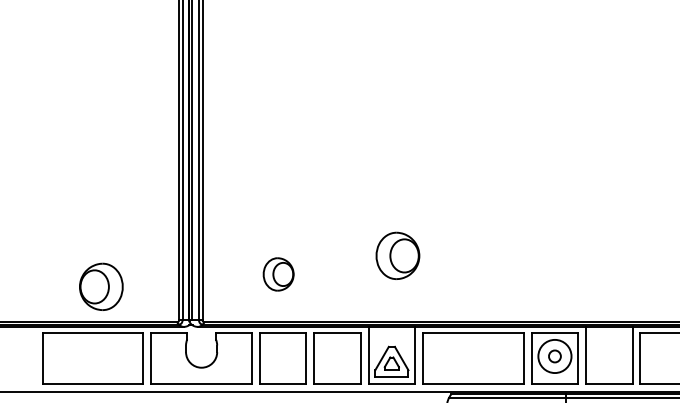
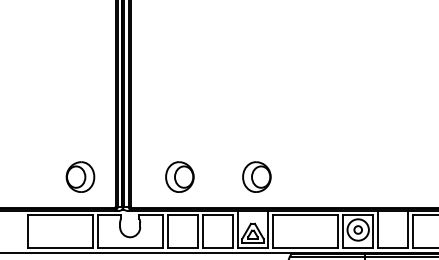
part: (397, 254) -> (256, 176), moved
part: (278, 273) -> (179, 176), size x1.43
part: (101, 285) -> (80, 176), moved

